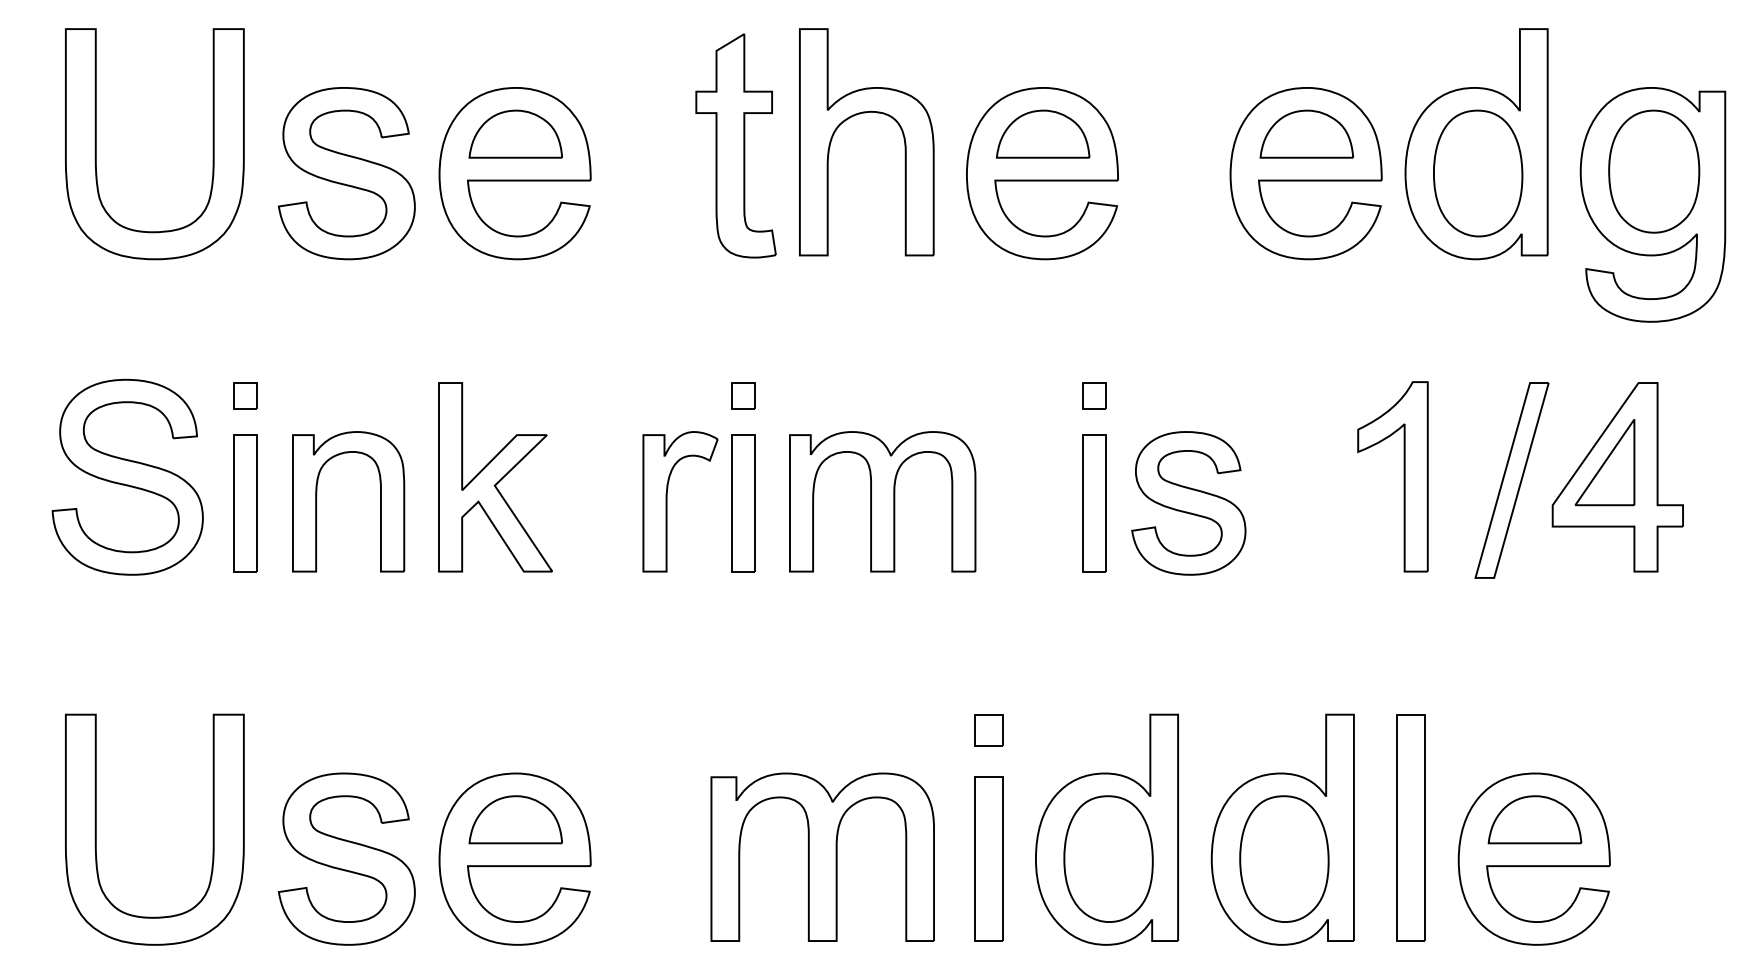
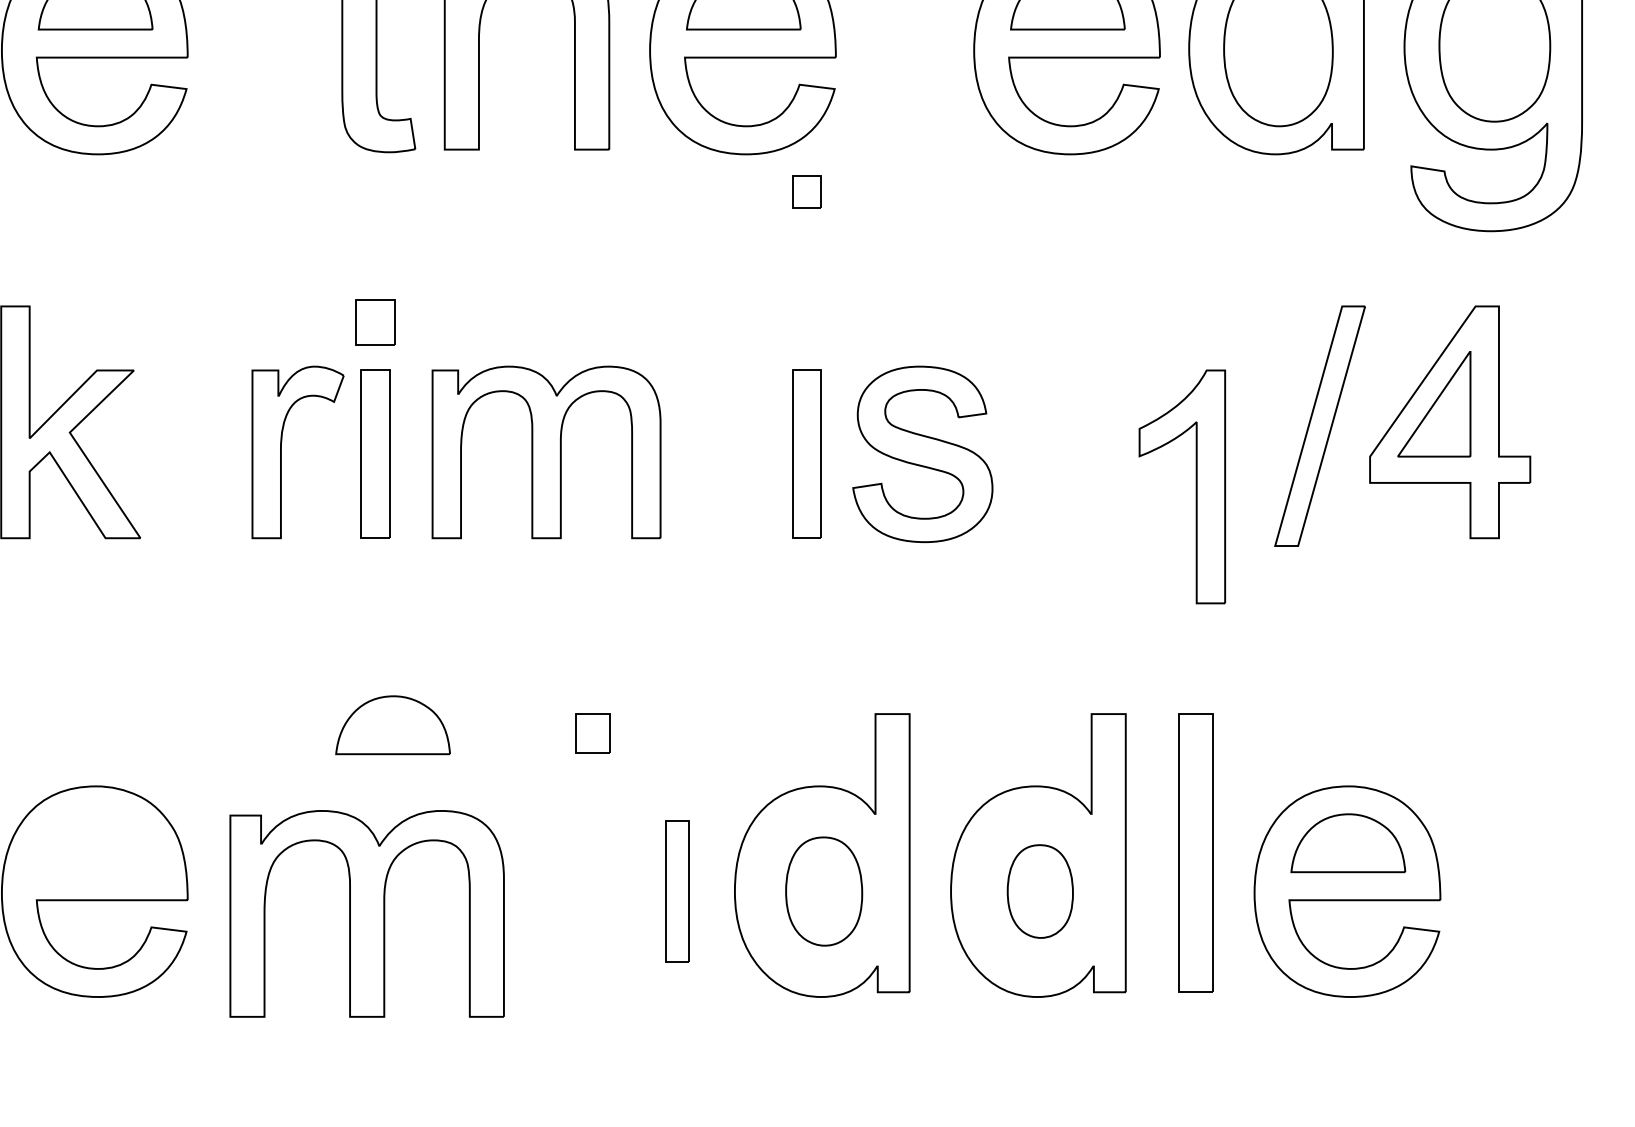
part: (743, 395) -> (375, 321), size x1.4
part: (1094, 395) -> (806, 191), moved
part: (1403, 476) -> (1195, 486), moved
part: (988, 730) -> (591, 733), moved
part: (515, 819) -> (392, 724), moved
part: (822, 856) -> (366, 912), moved
part: (988, 858) -> (676, 890), size x0.7
part: (1108, 858) -> (824, 890), size x0.7
part: (1284, 858) -> (1040, 890), size x0.6

